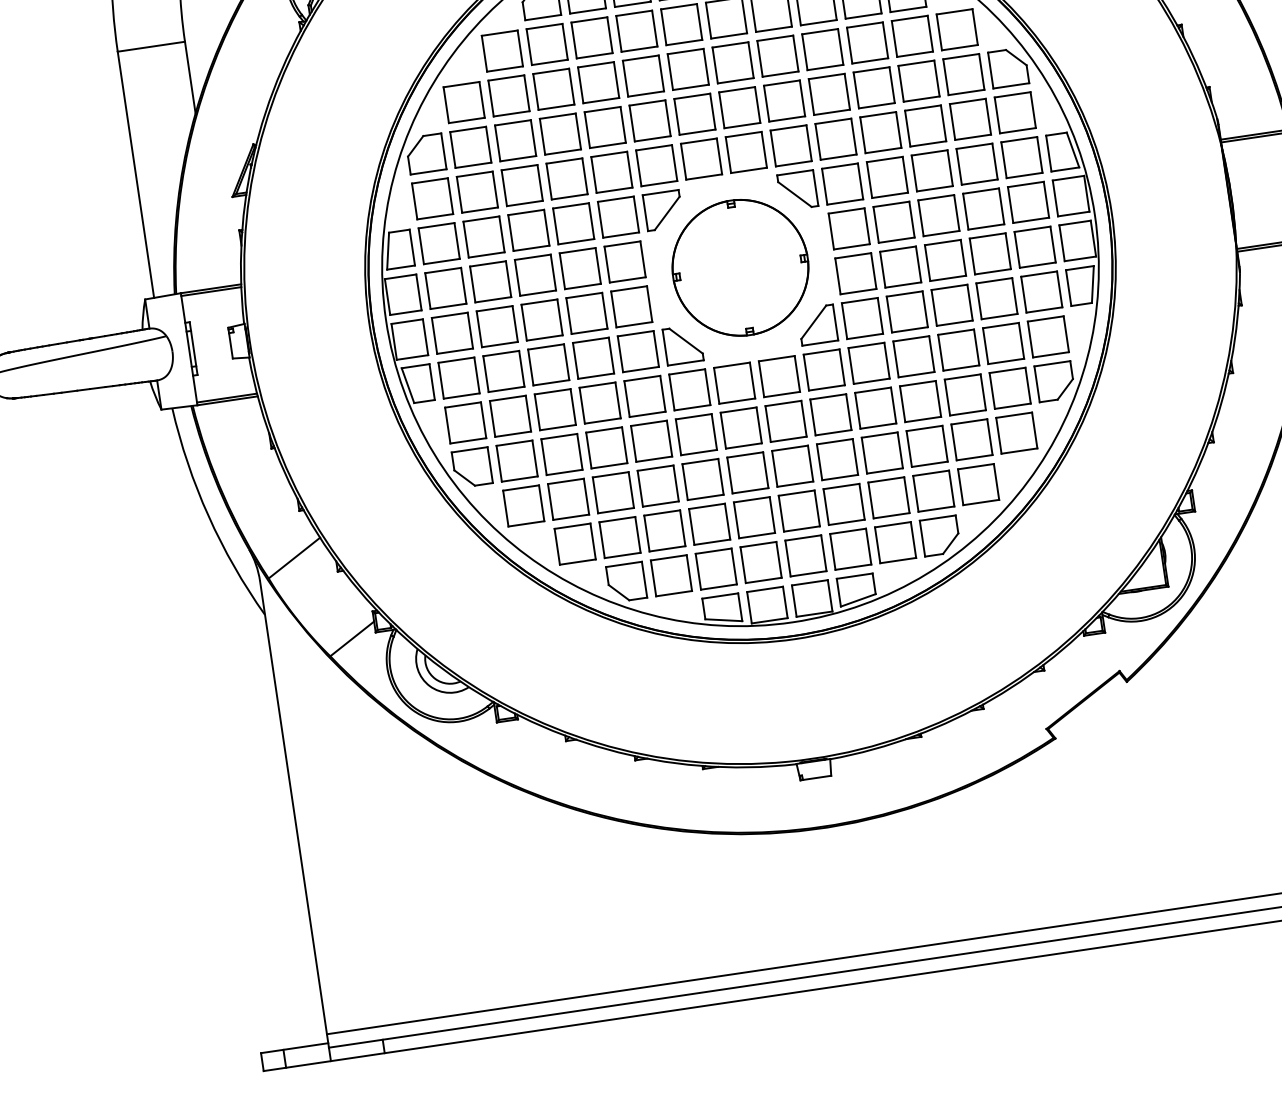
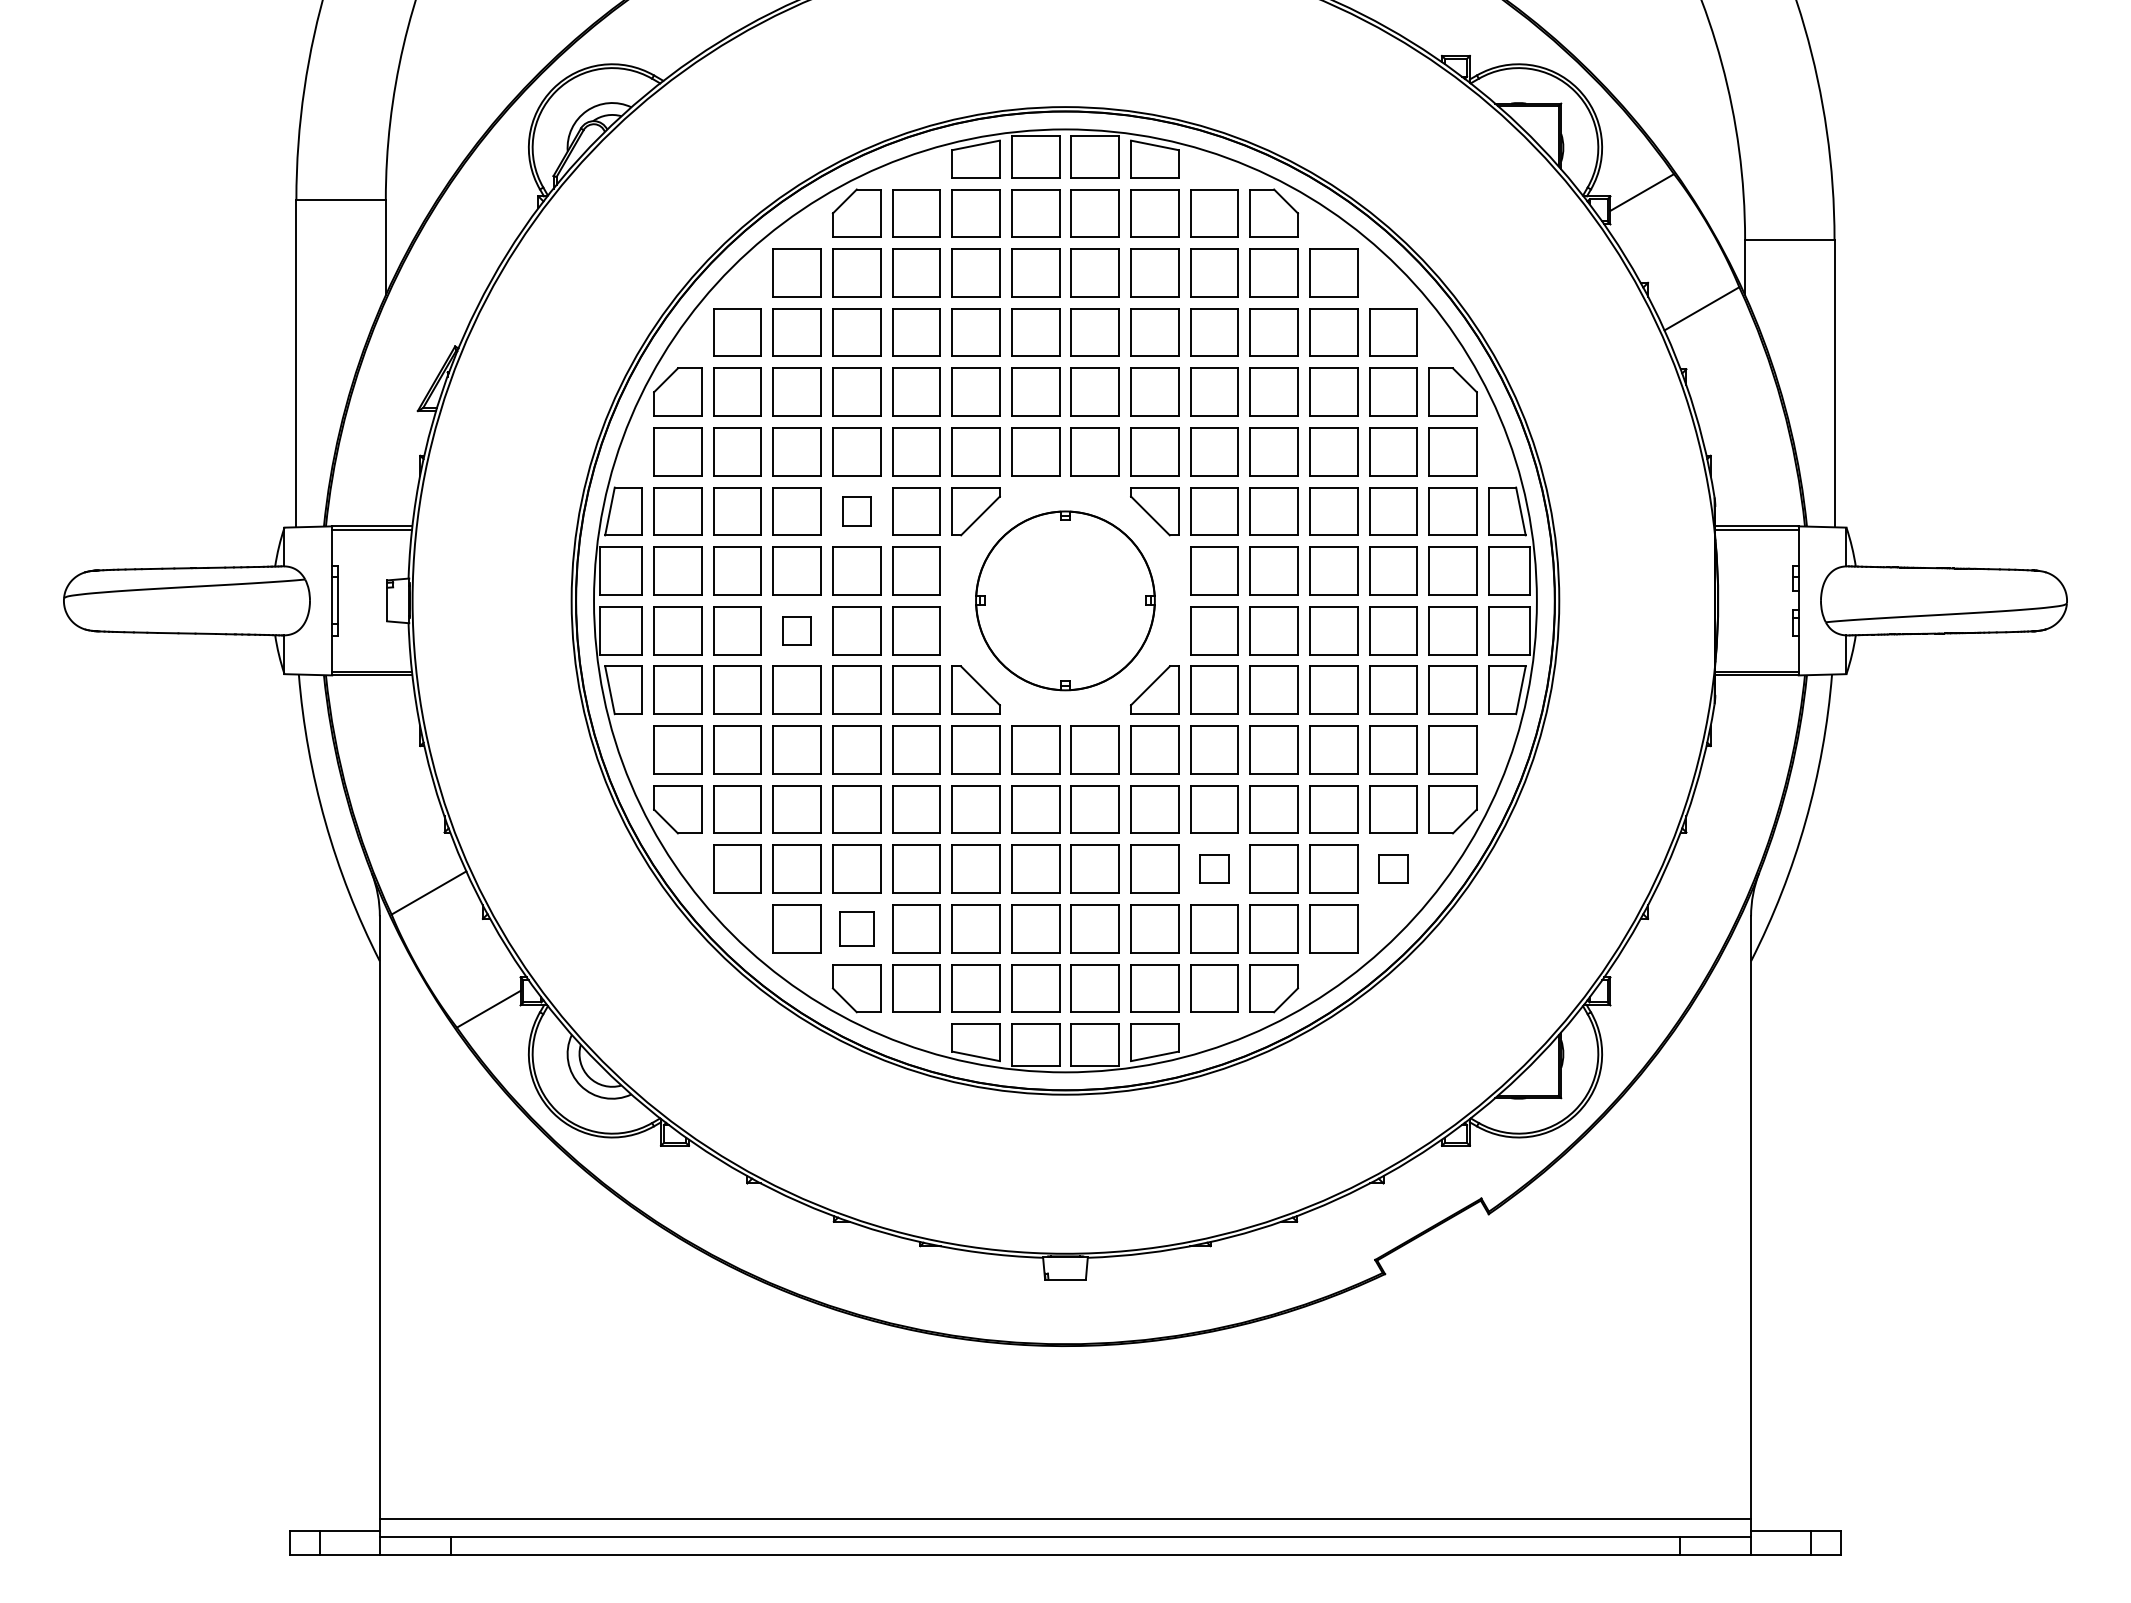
part: (573, 223) -> (856, 511), size x0.6
part: (541, 319) -> (796, 630), size x0.6
part: (1016, 432) -> (1393, 868), size x0.6
part: (882, 452) -> (1214, 868), size x0.6
part: (619, 537) -> (856, 928), size x0.7

